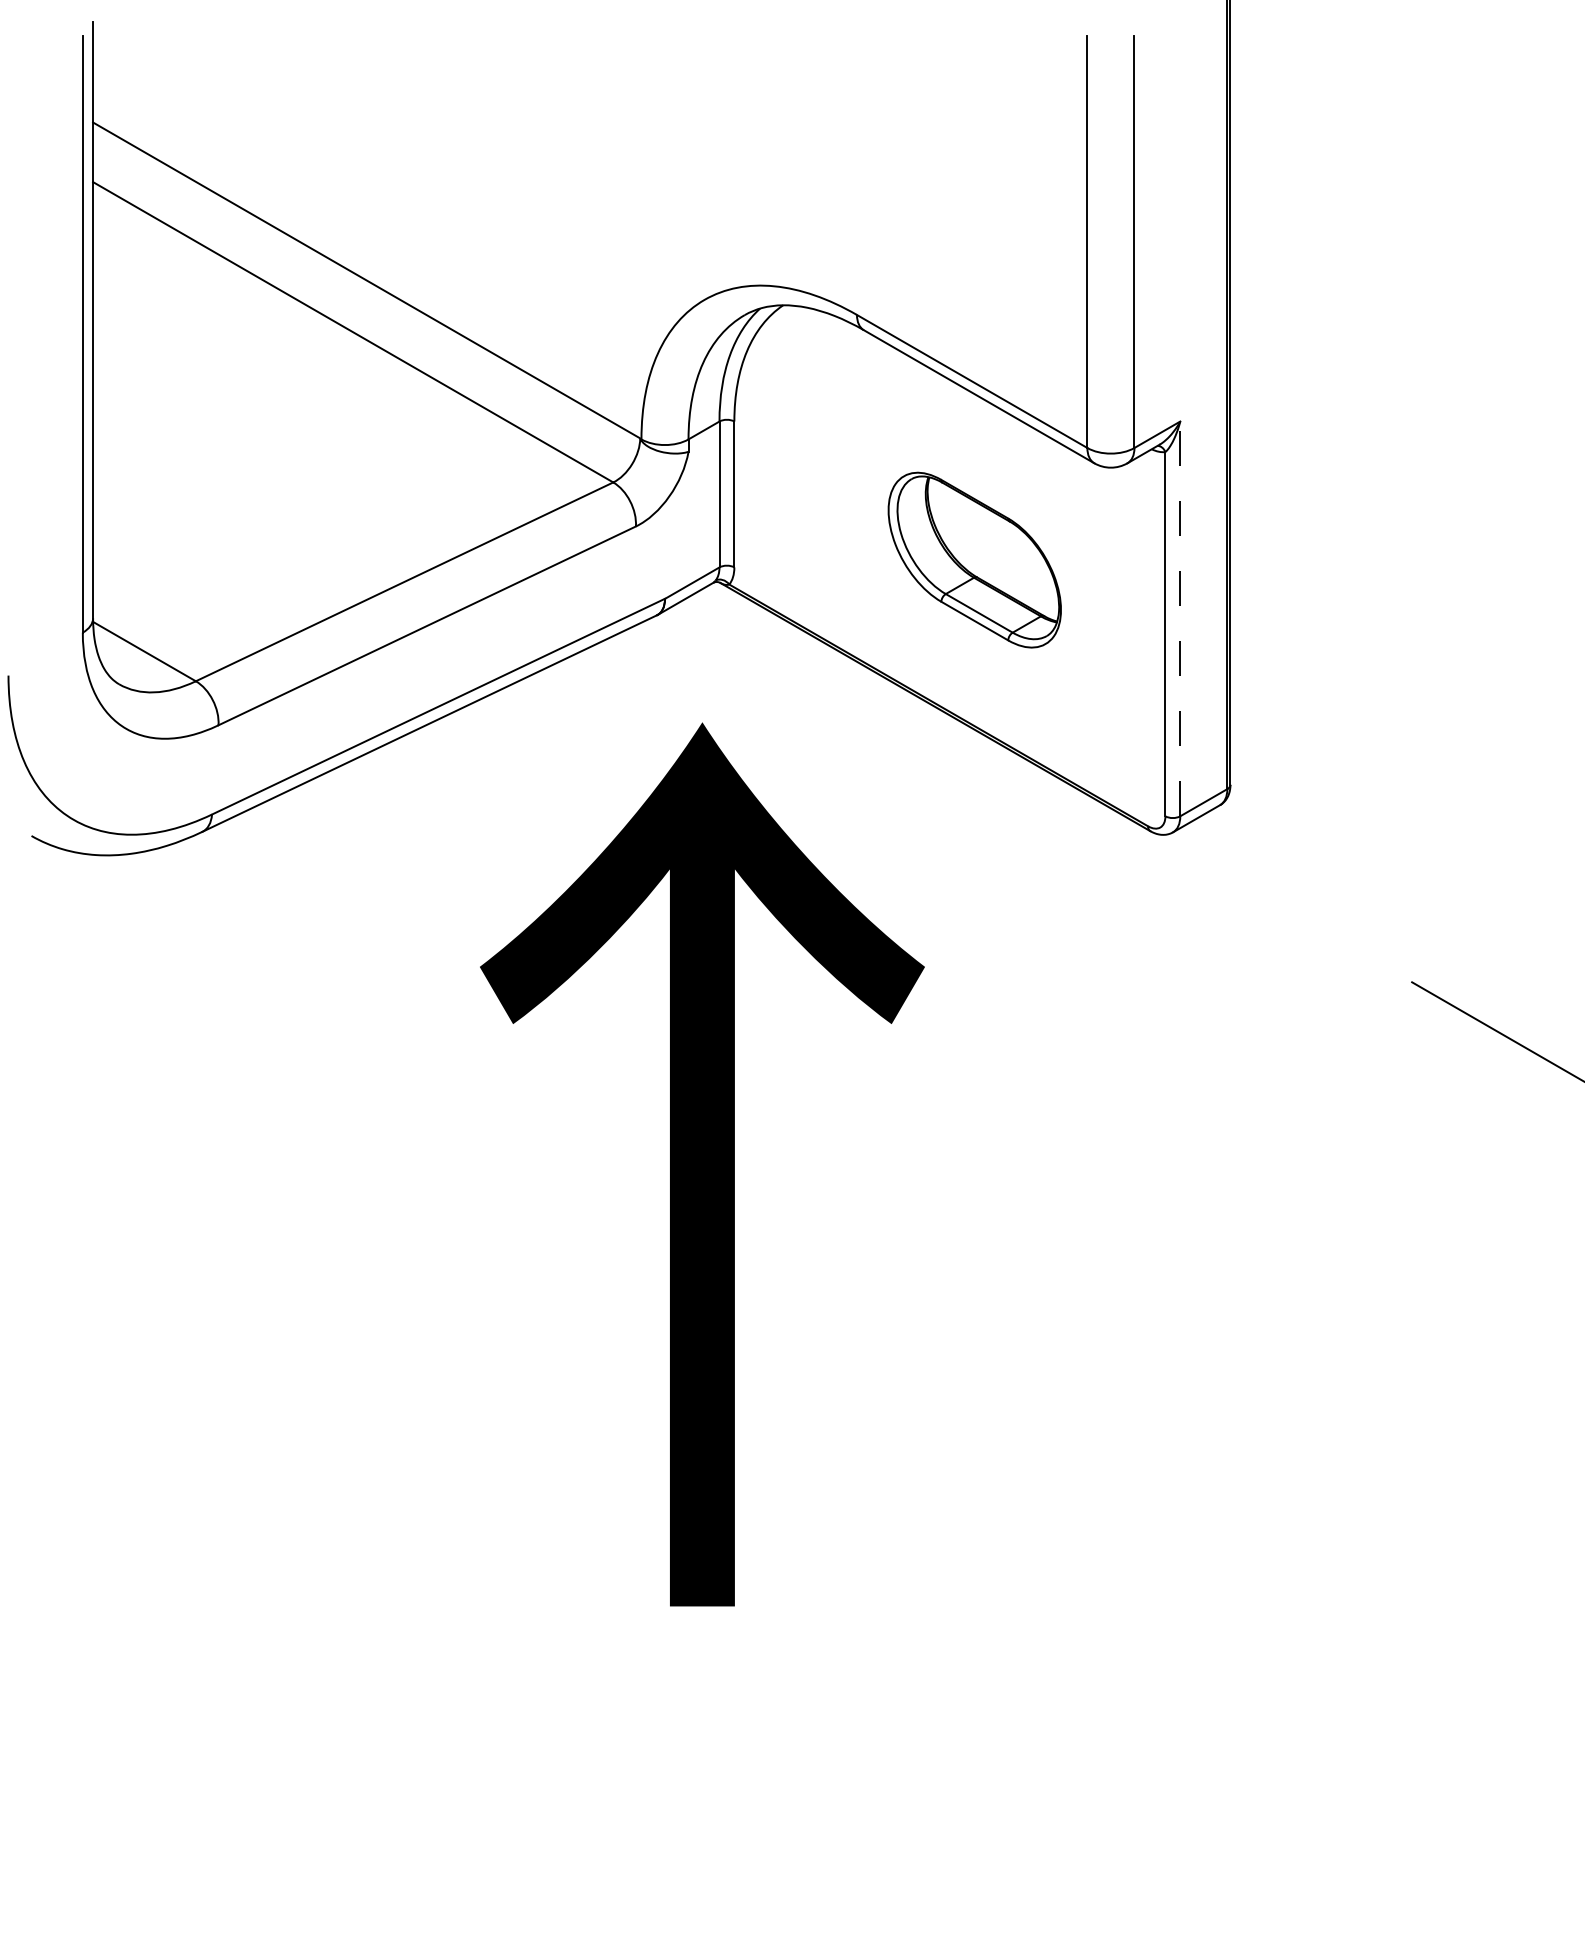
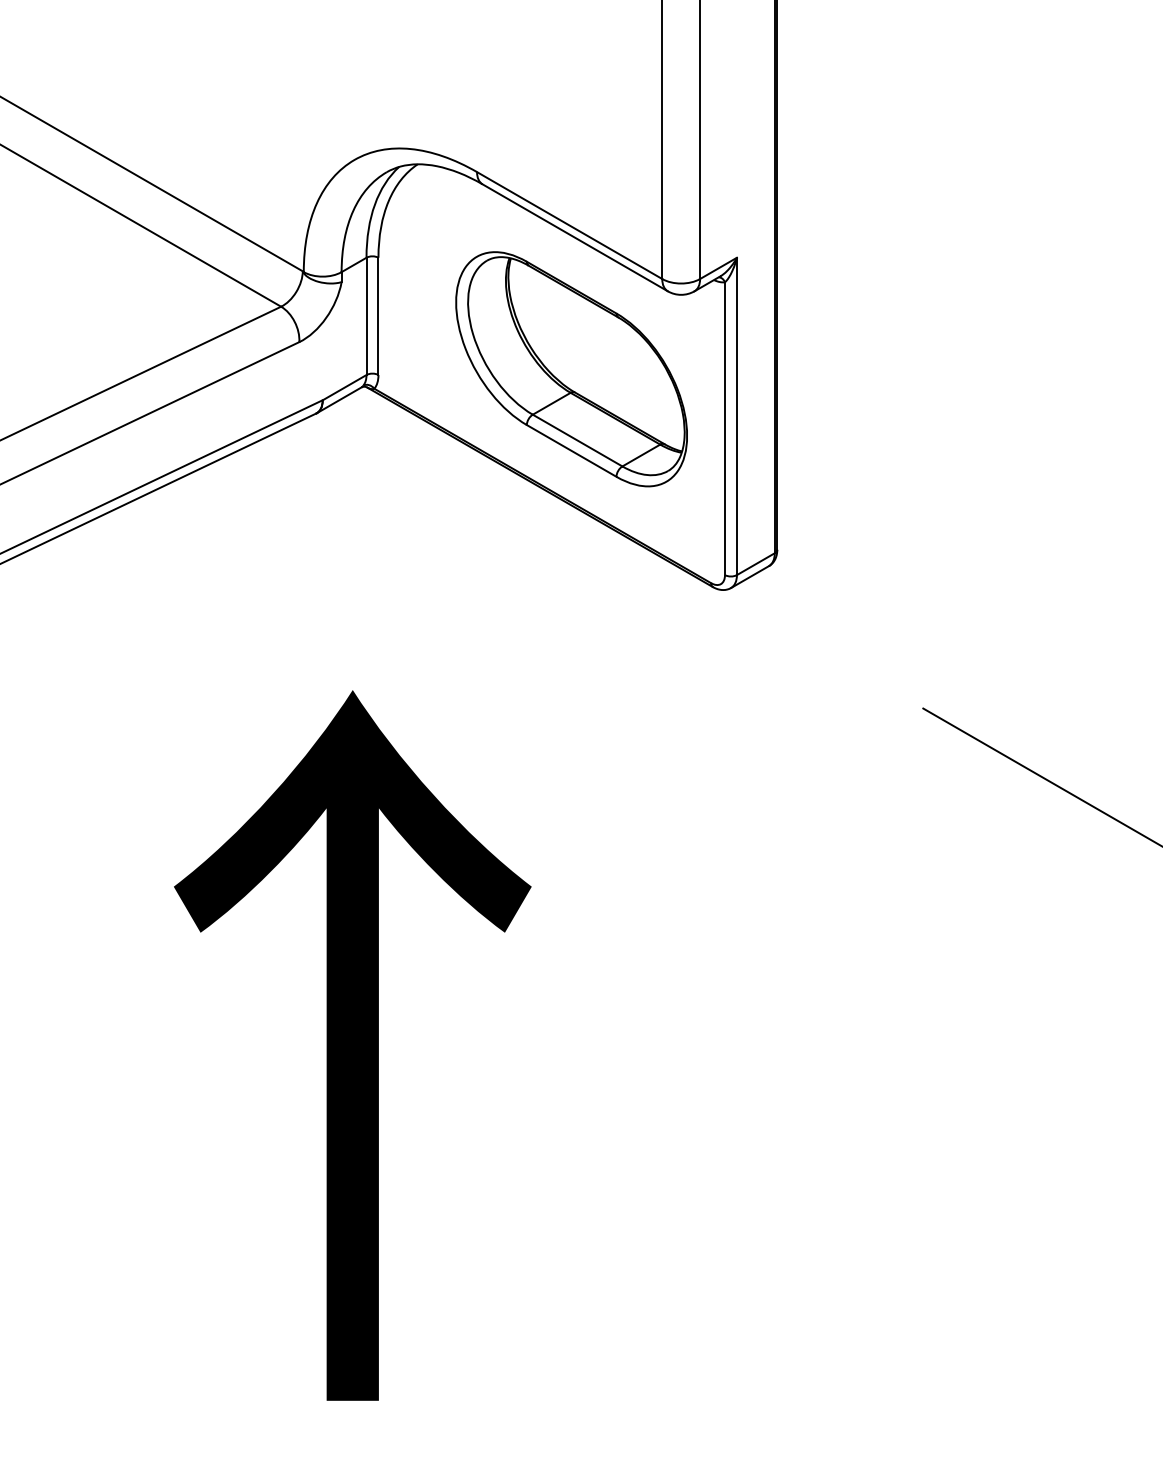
part: (974, 559) -> (571, 368), size x1.67
line: (1180, 618) -> (737, 416), dashed -> solid
text: (702, 1164) -> (352, 1045), moved

